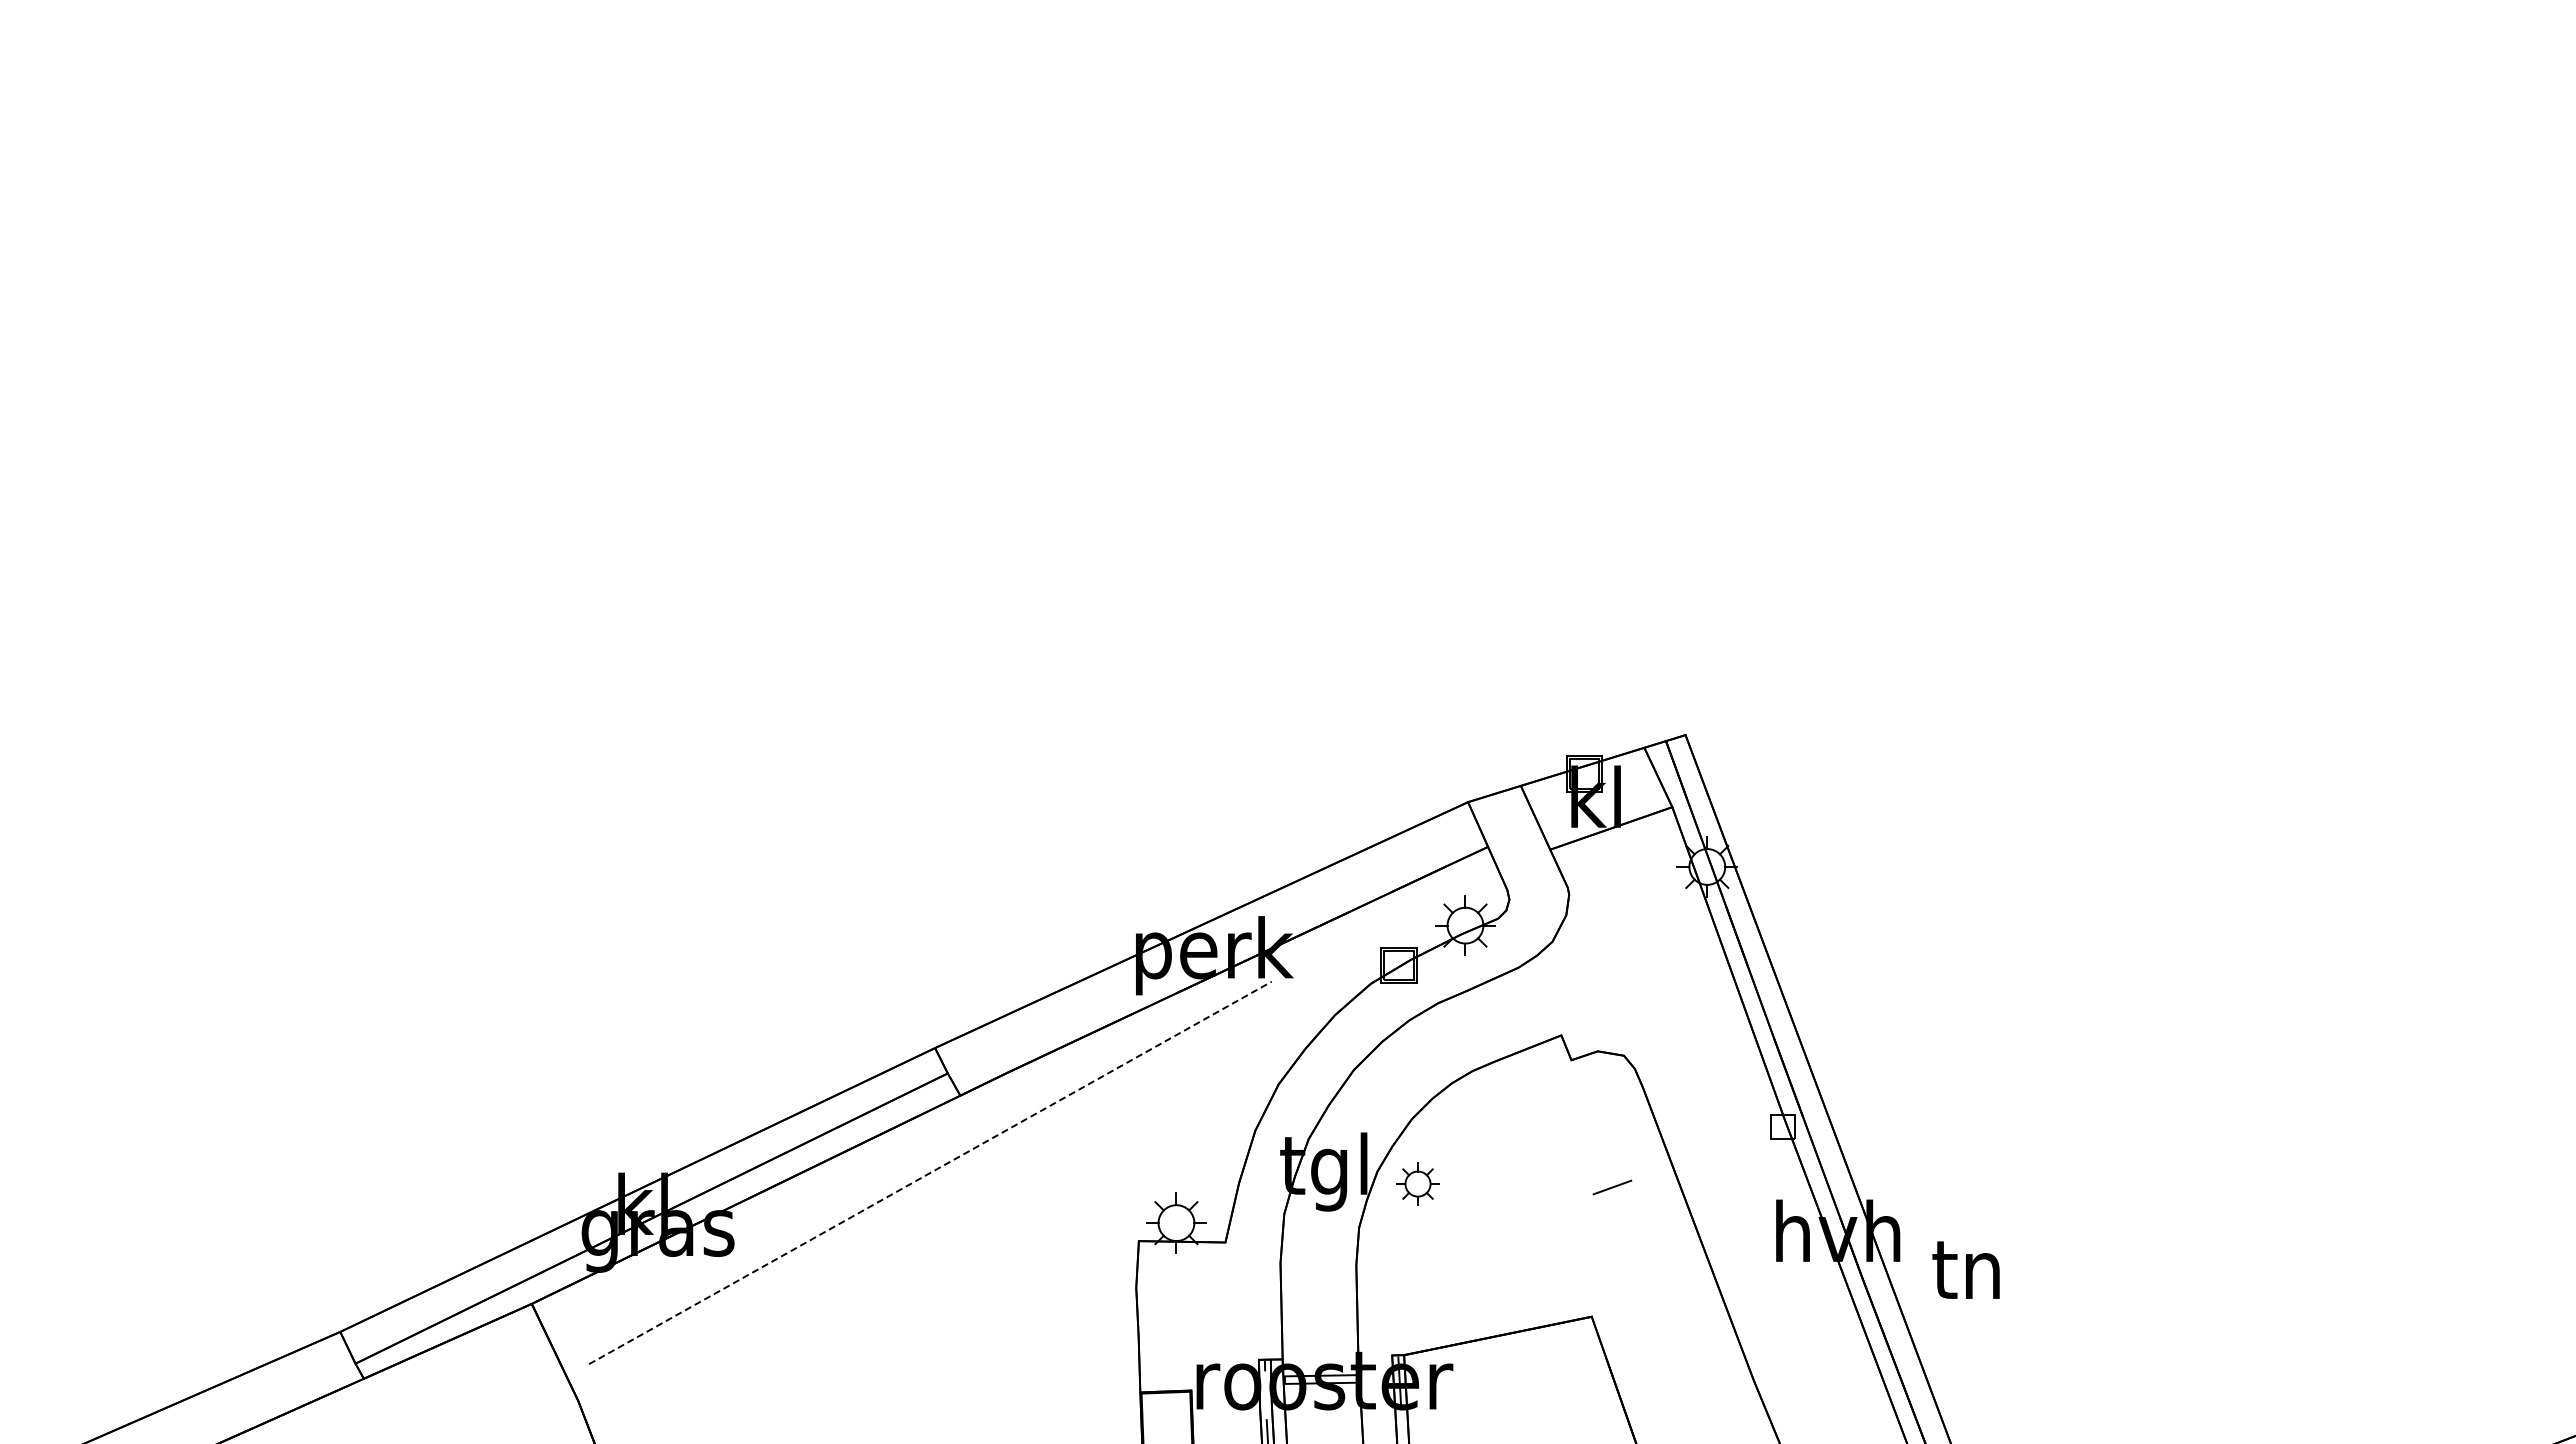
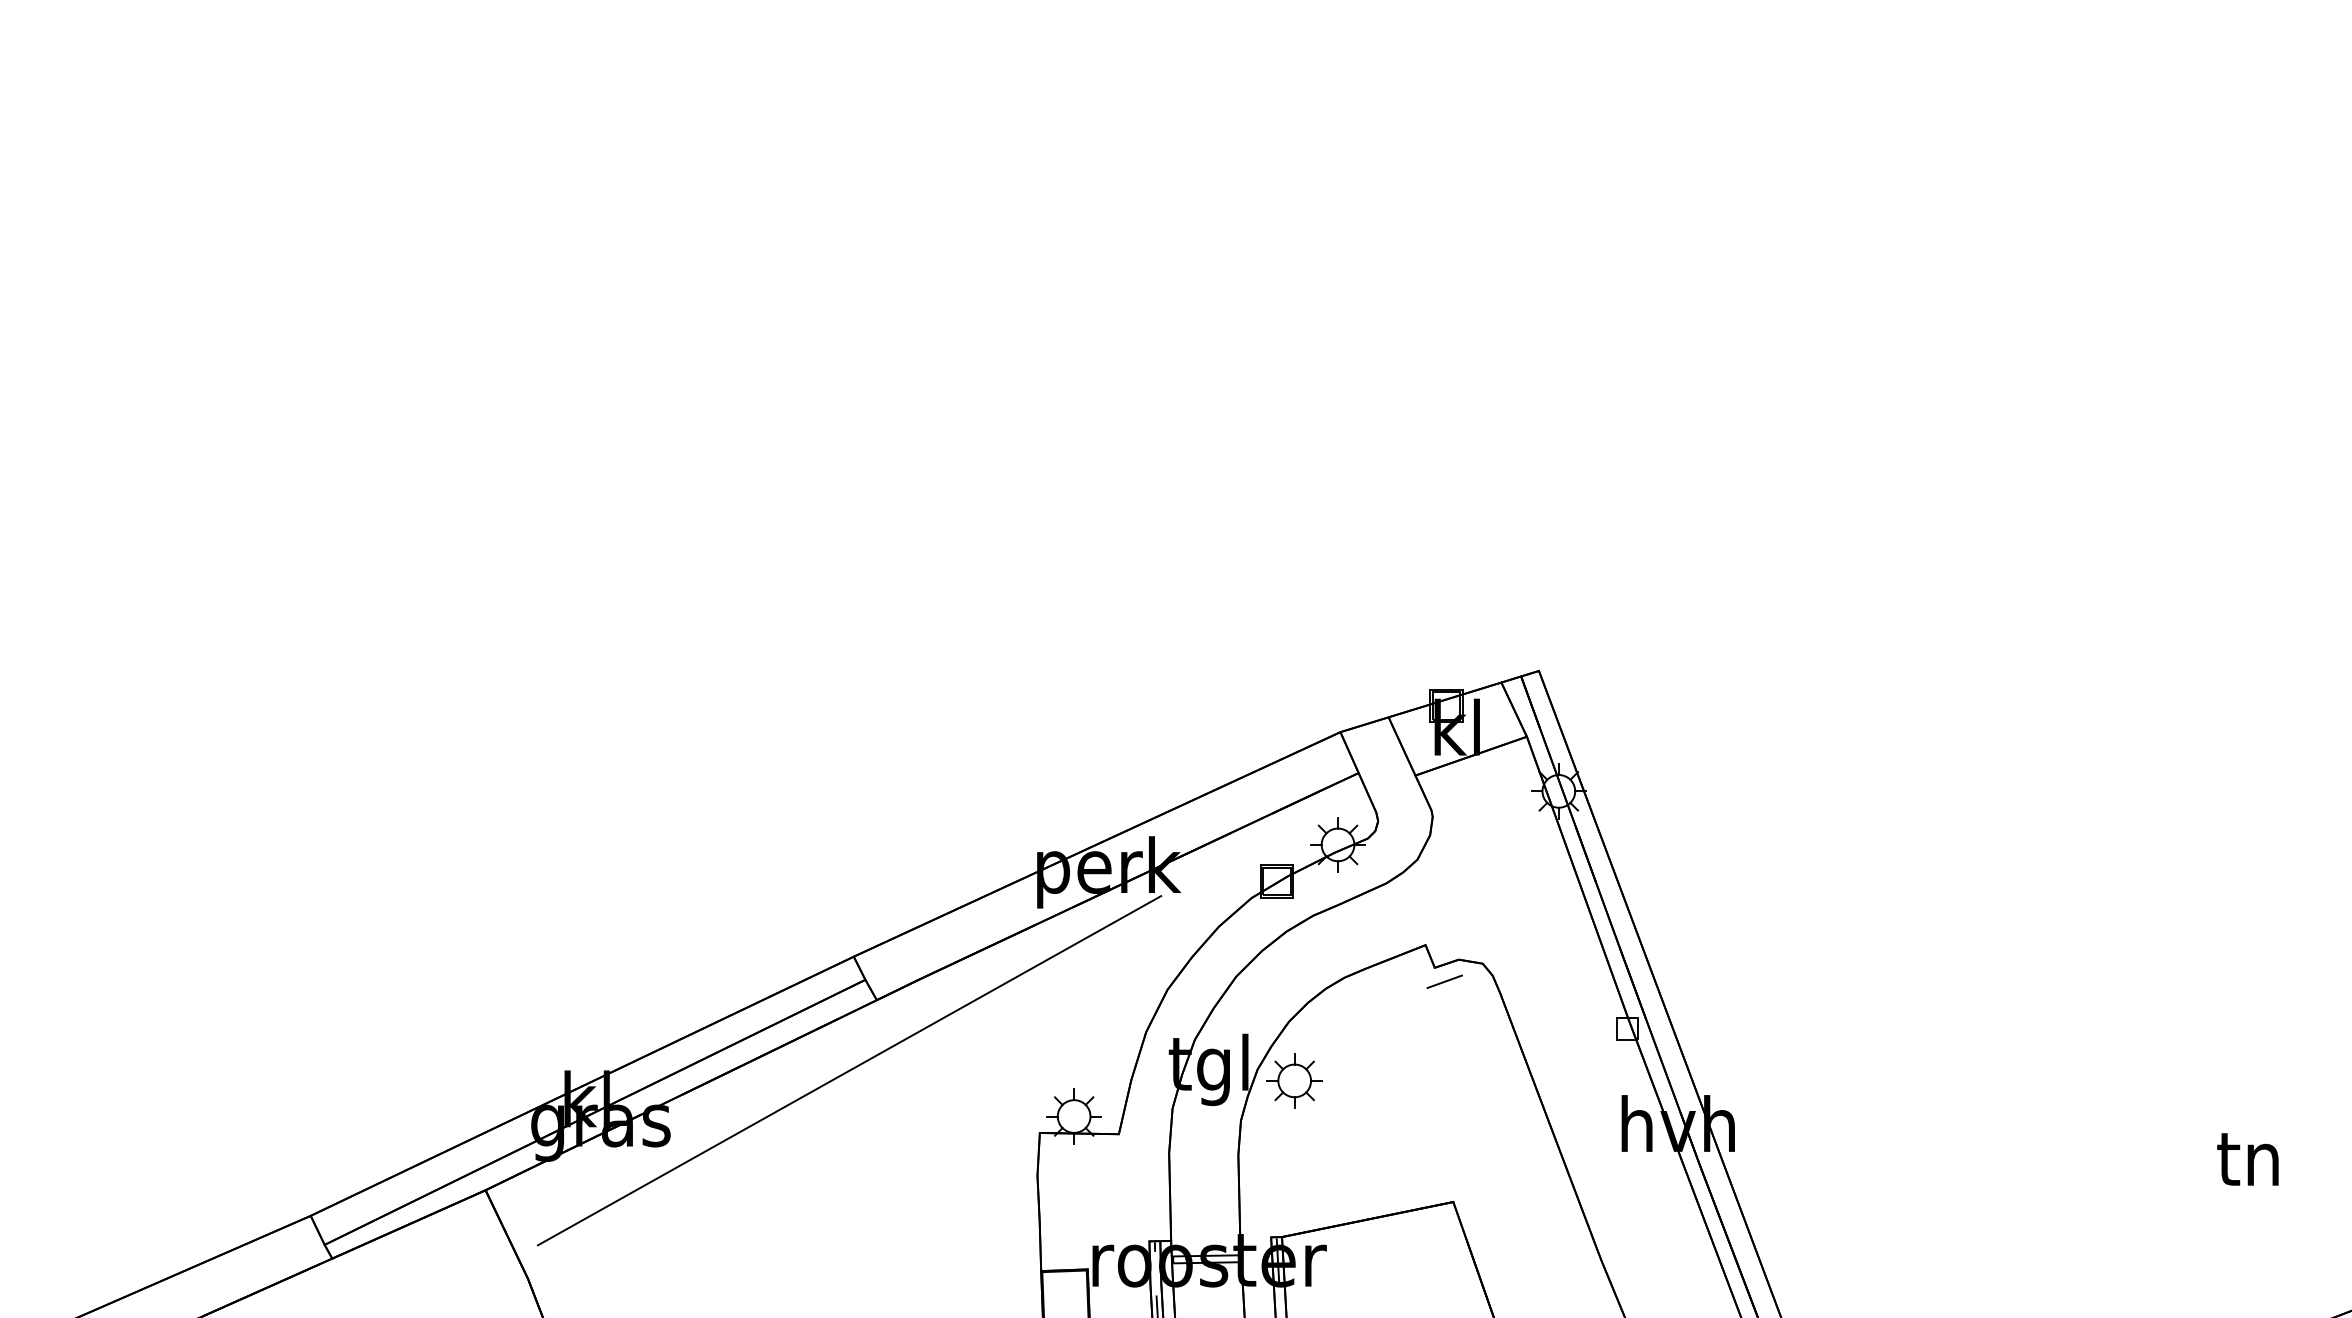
line: (930, 1172) -> (849, 1070), dashed -> solid
part: (1417, 1183) -> (1294, 1080), size x1.43
line: (1612, 1187) -> (1444, 981), moved
text: (1965, 1269) -> (2247, 1158), moved

